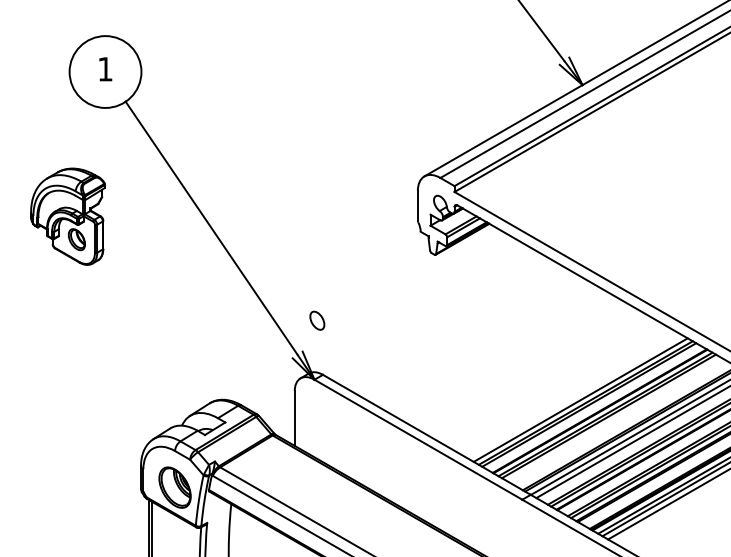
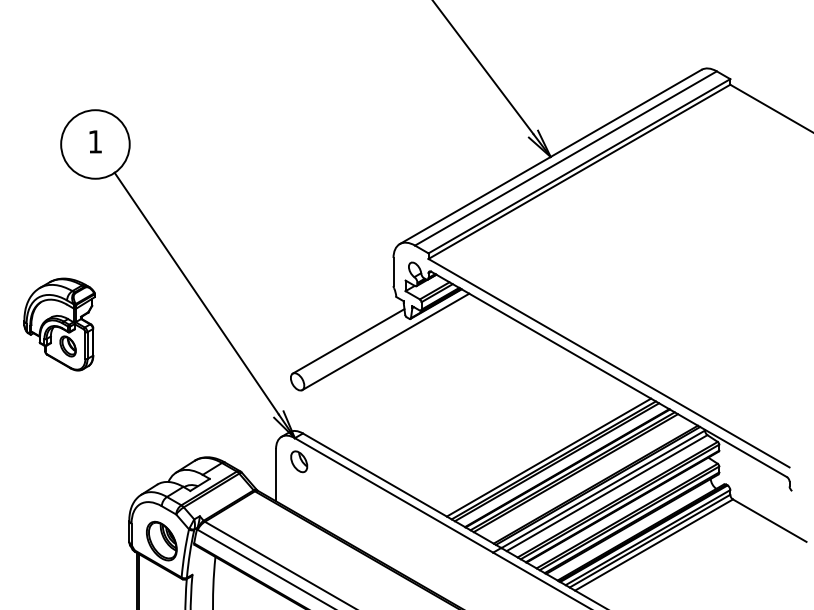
part: (67, 216) -> (59, 324), moved
line: (370, 278) -> (348, 341), added
line: (409, 278) -> (385, 341), added
part: (319, 404) -> (299, 461), added

